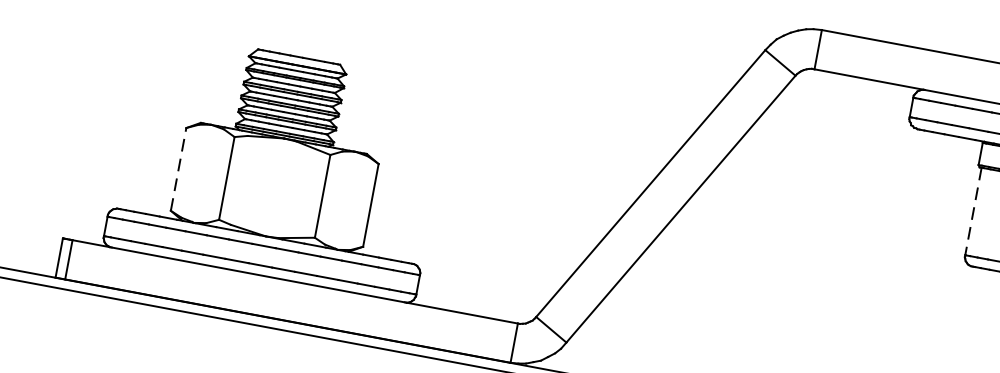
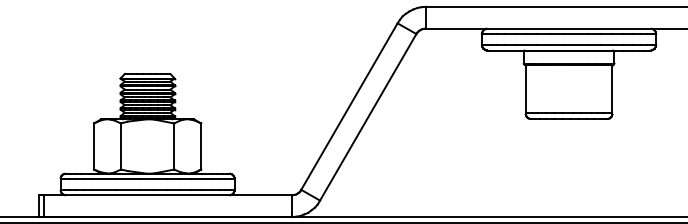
line: (179, 169) -> (94, 146), dashed -> solid
line: (972, 212) -> (525, 89), dashed -> solid

